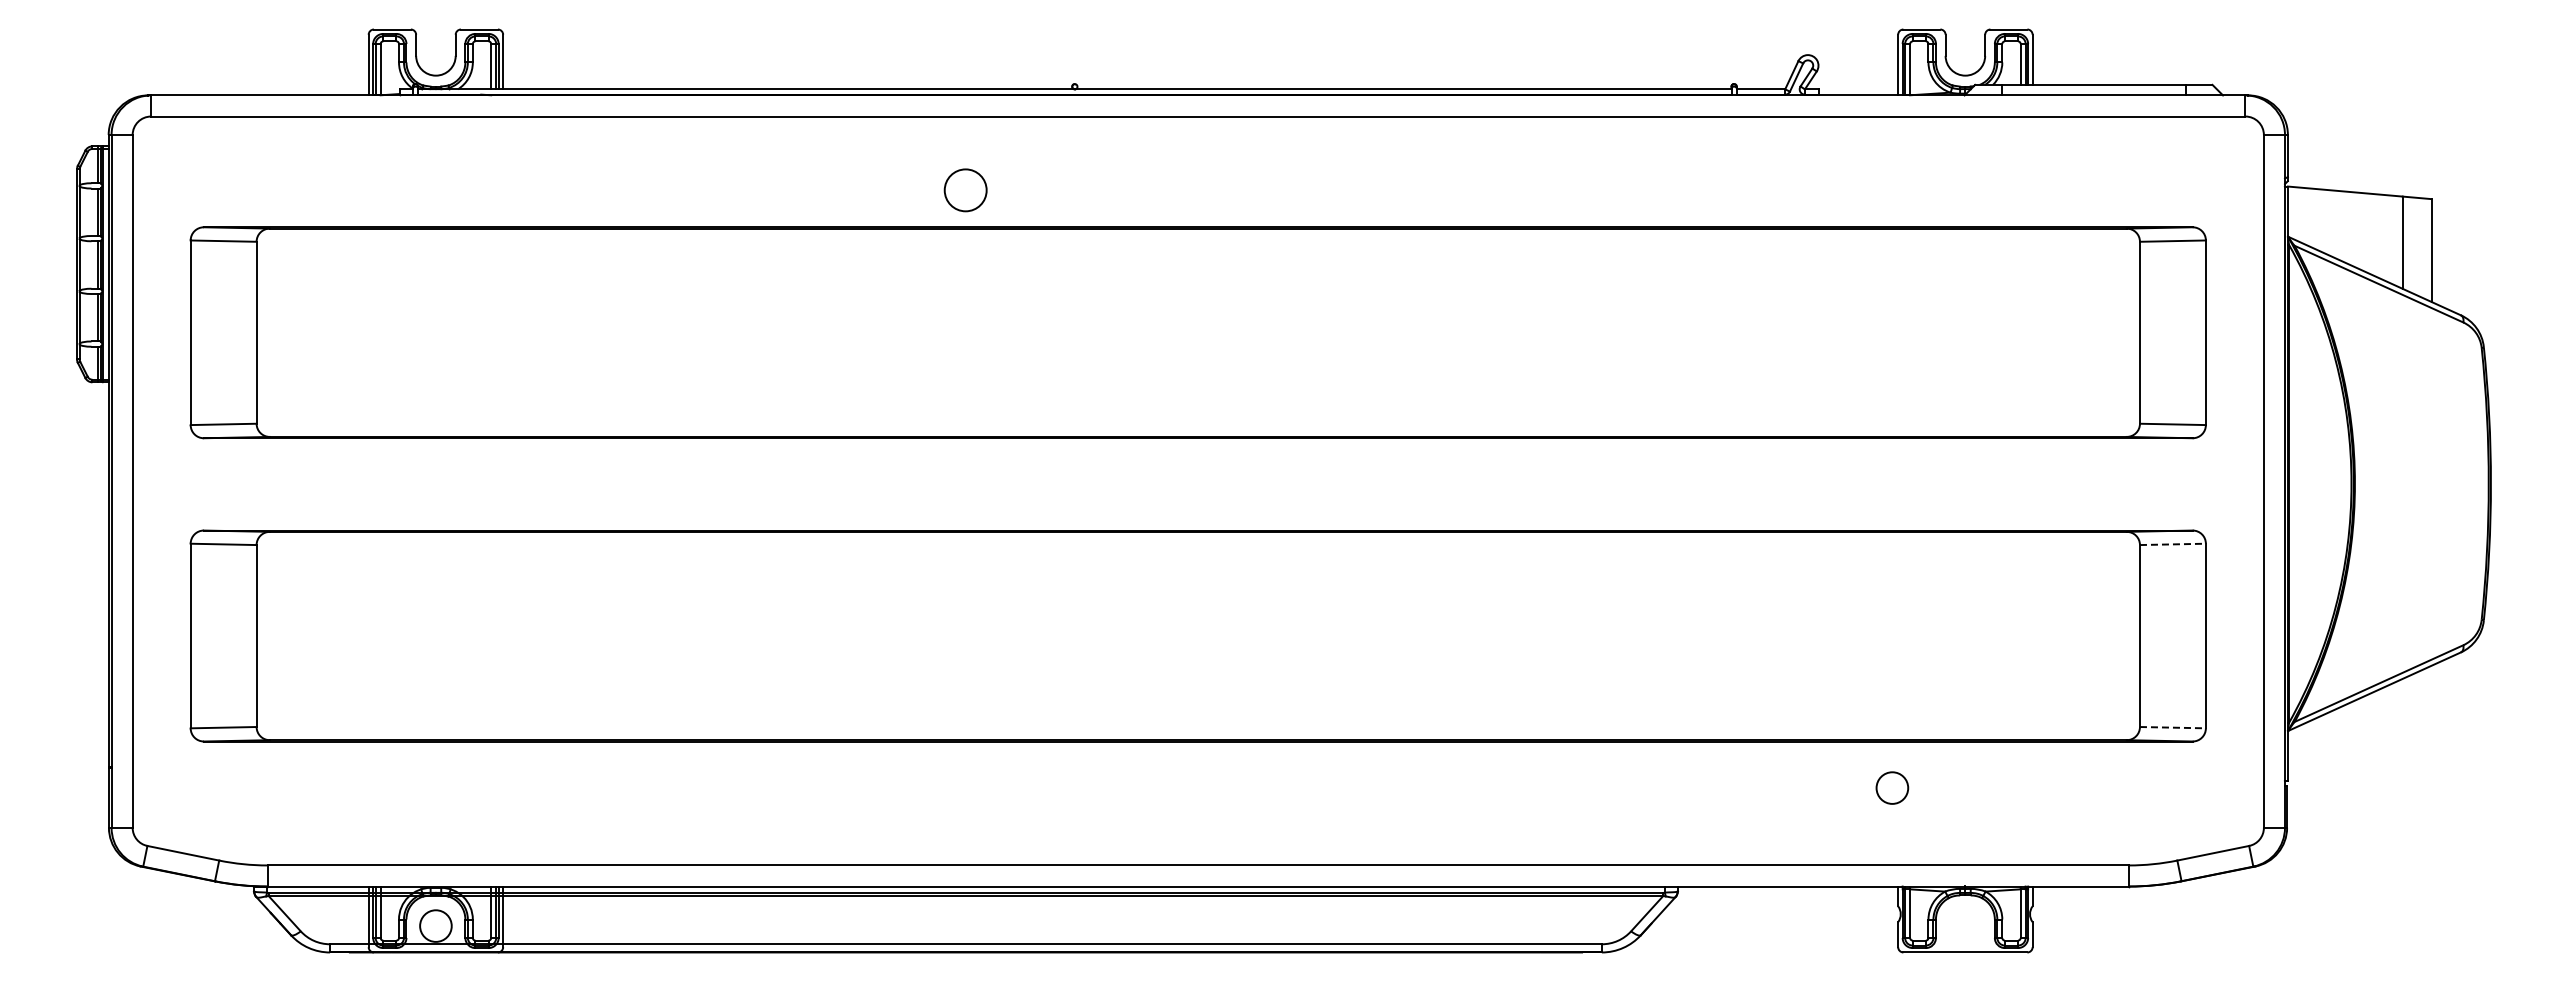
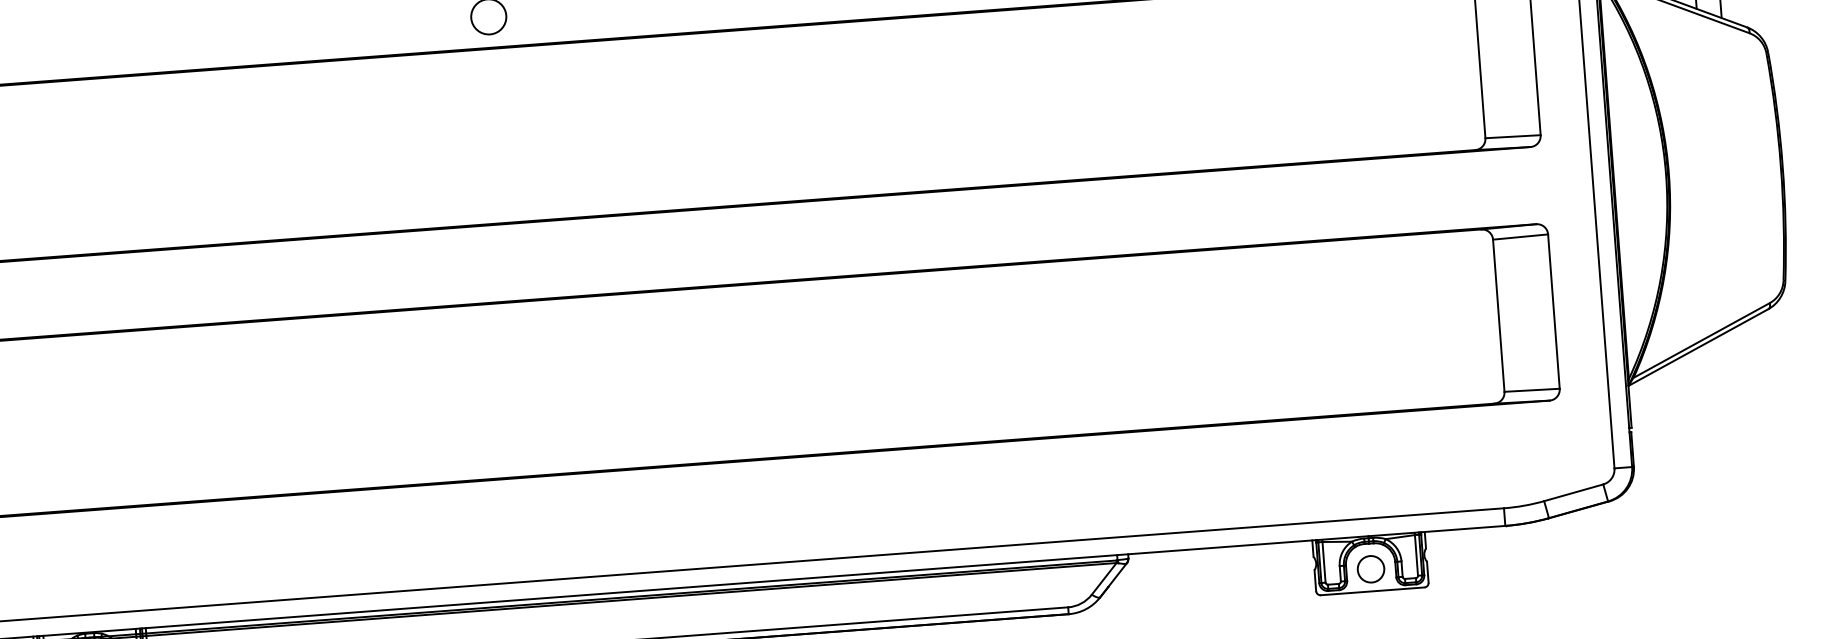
line: (2172, 544) -> (1520, 237), dashed -> solid
line: (2172, 727) -> (1531, 390), dashed -> solid
circle: (1892, 787) -> (1371, 568), moved

